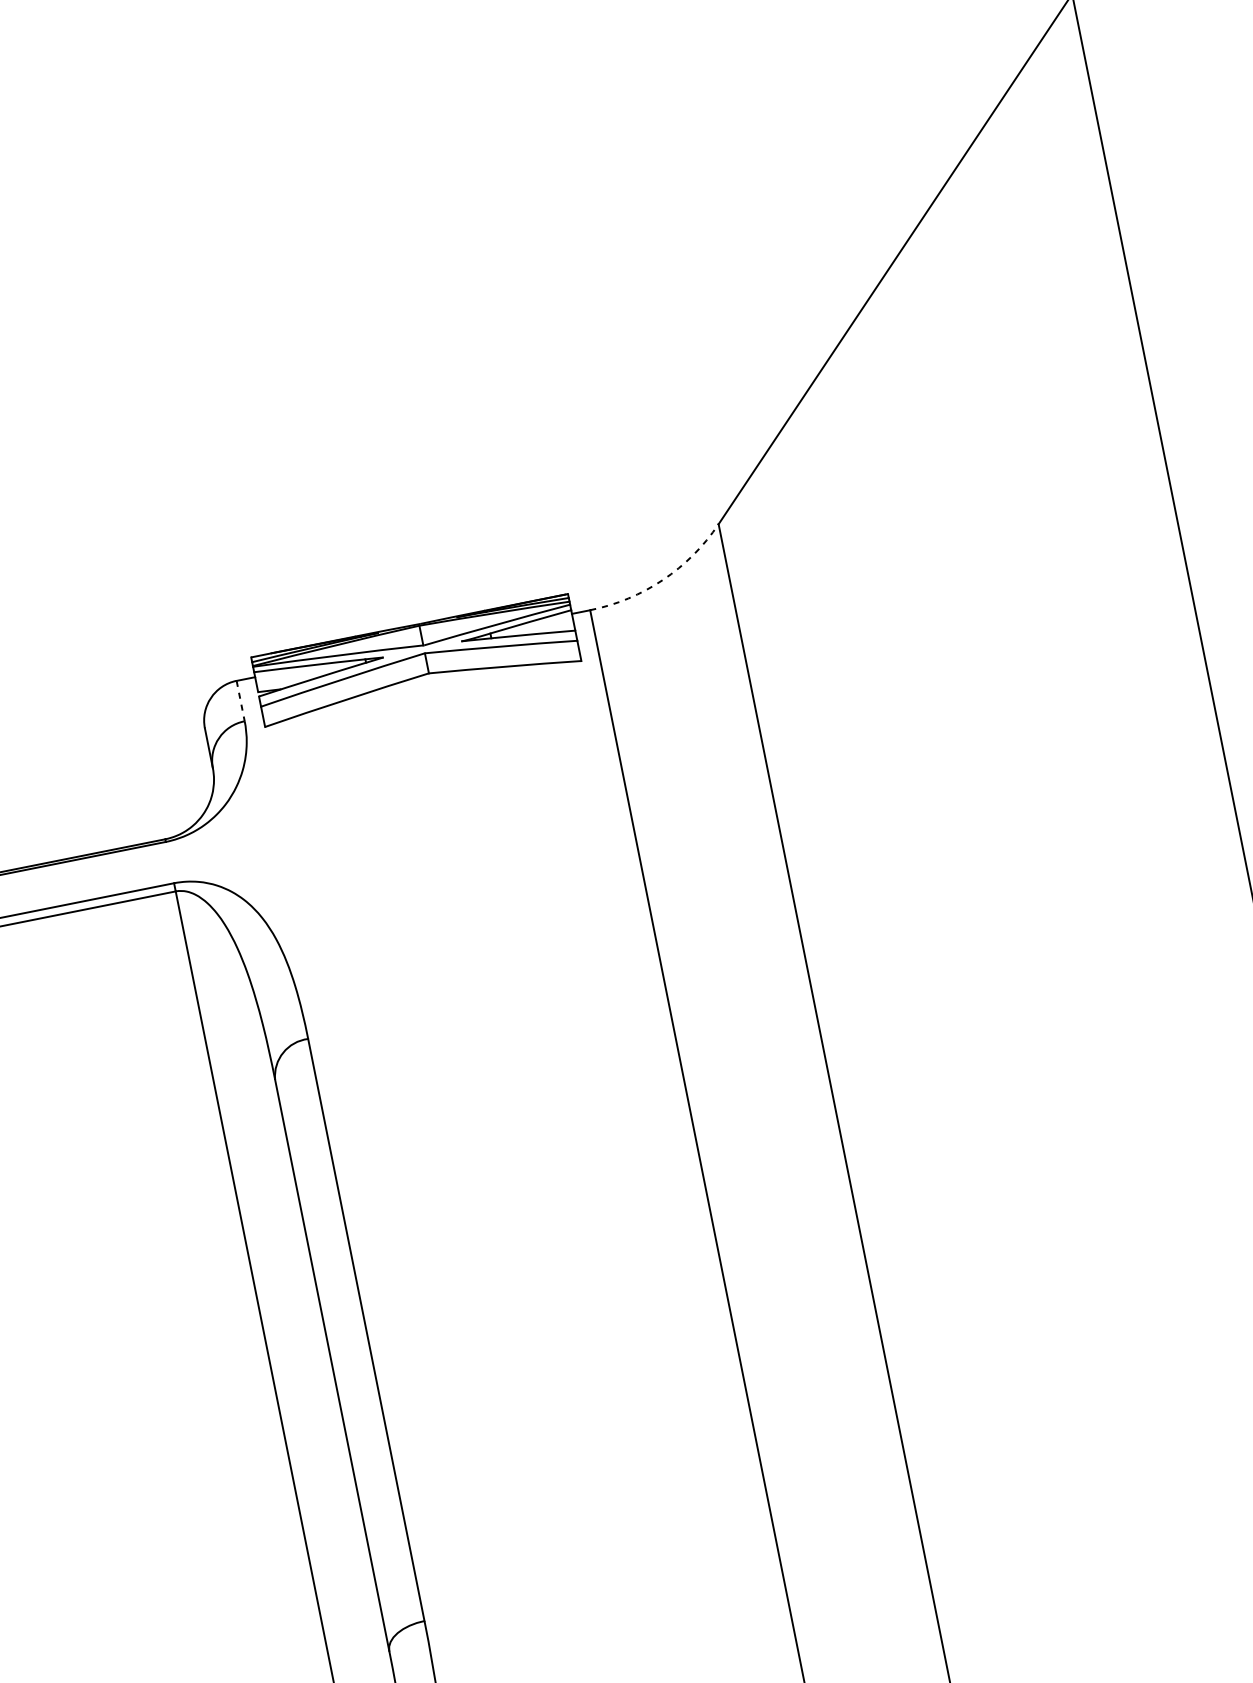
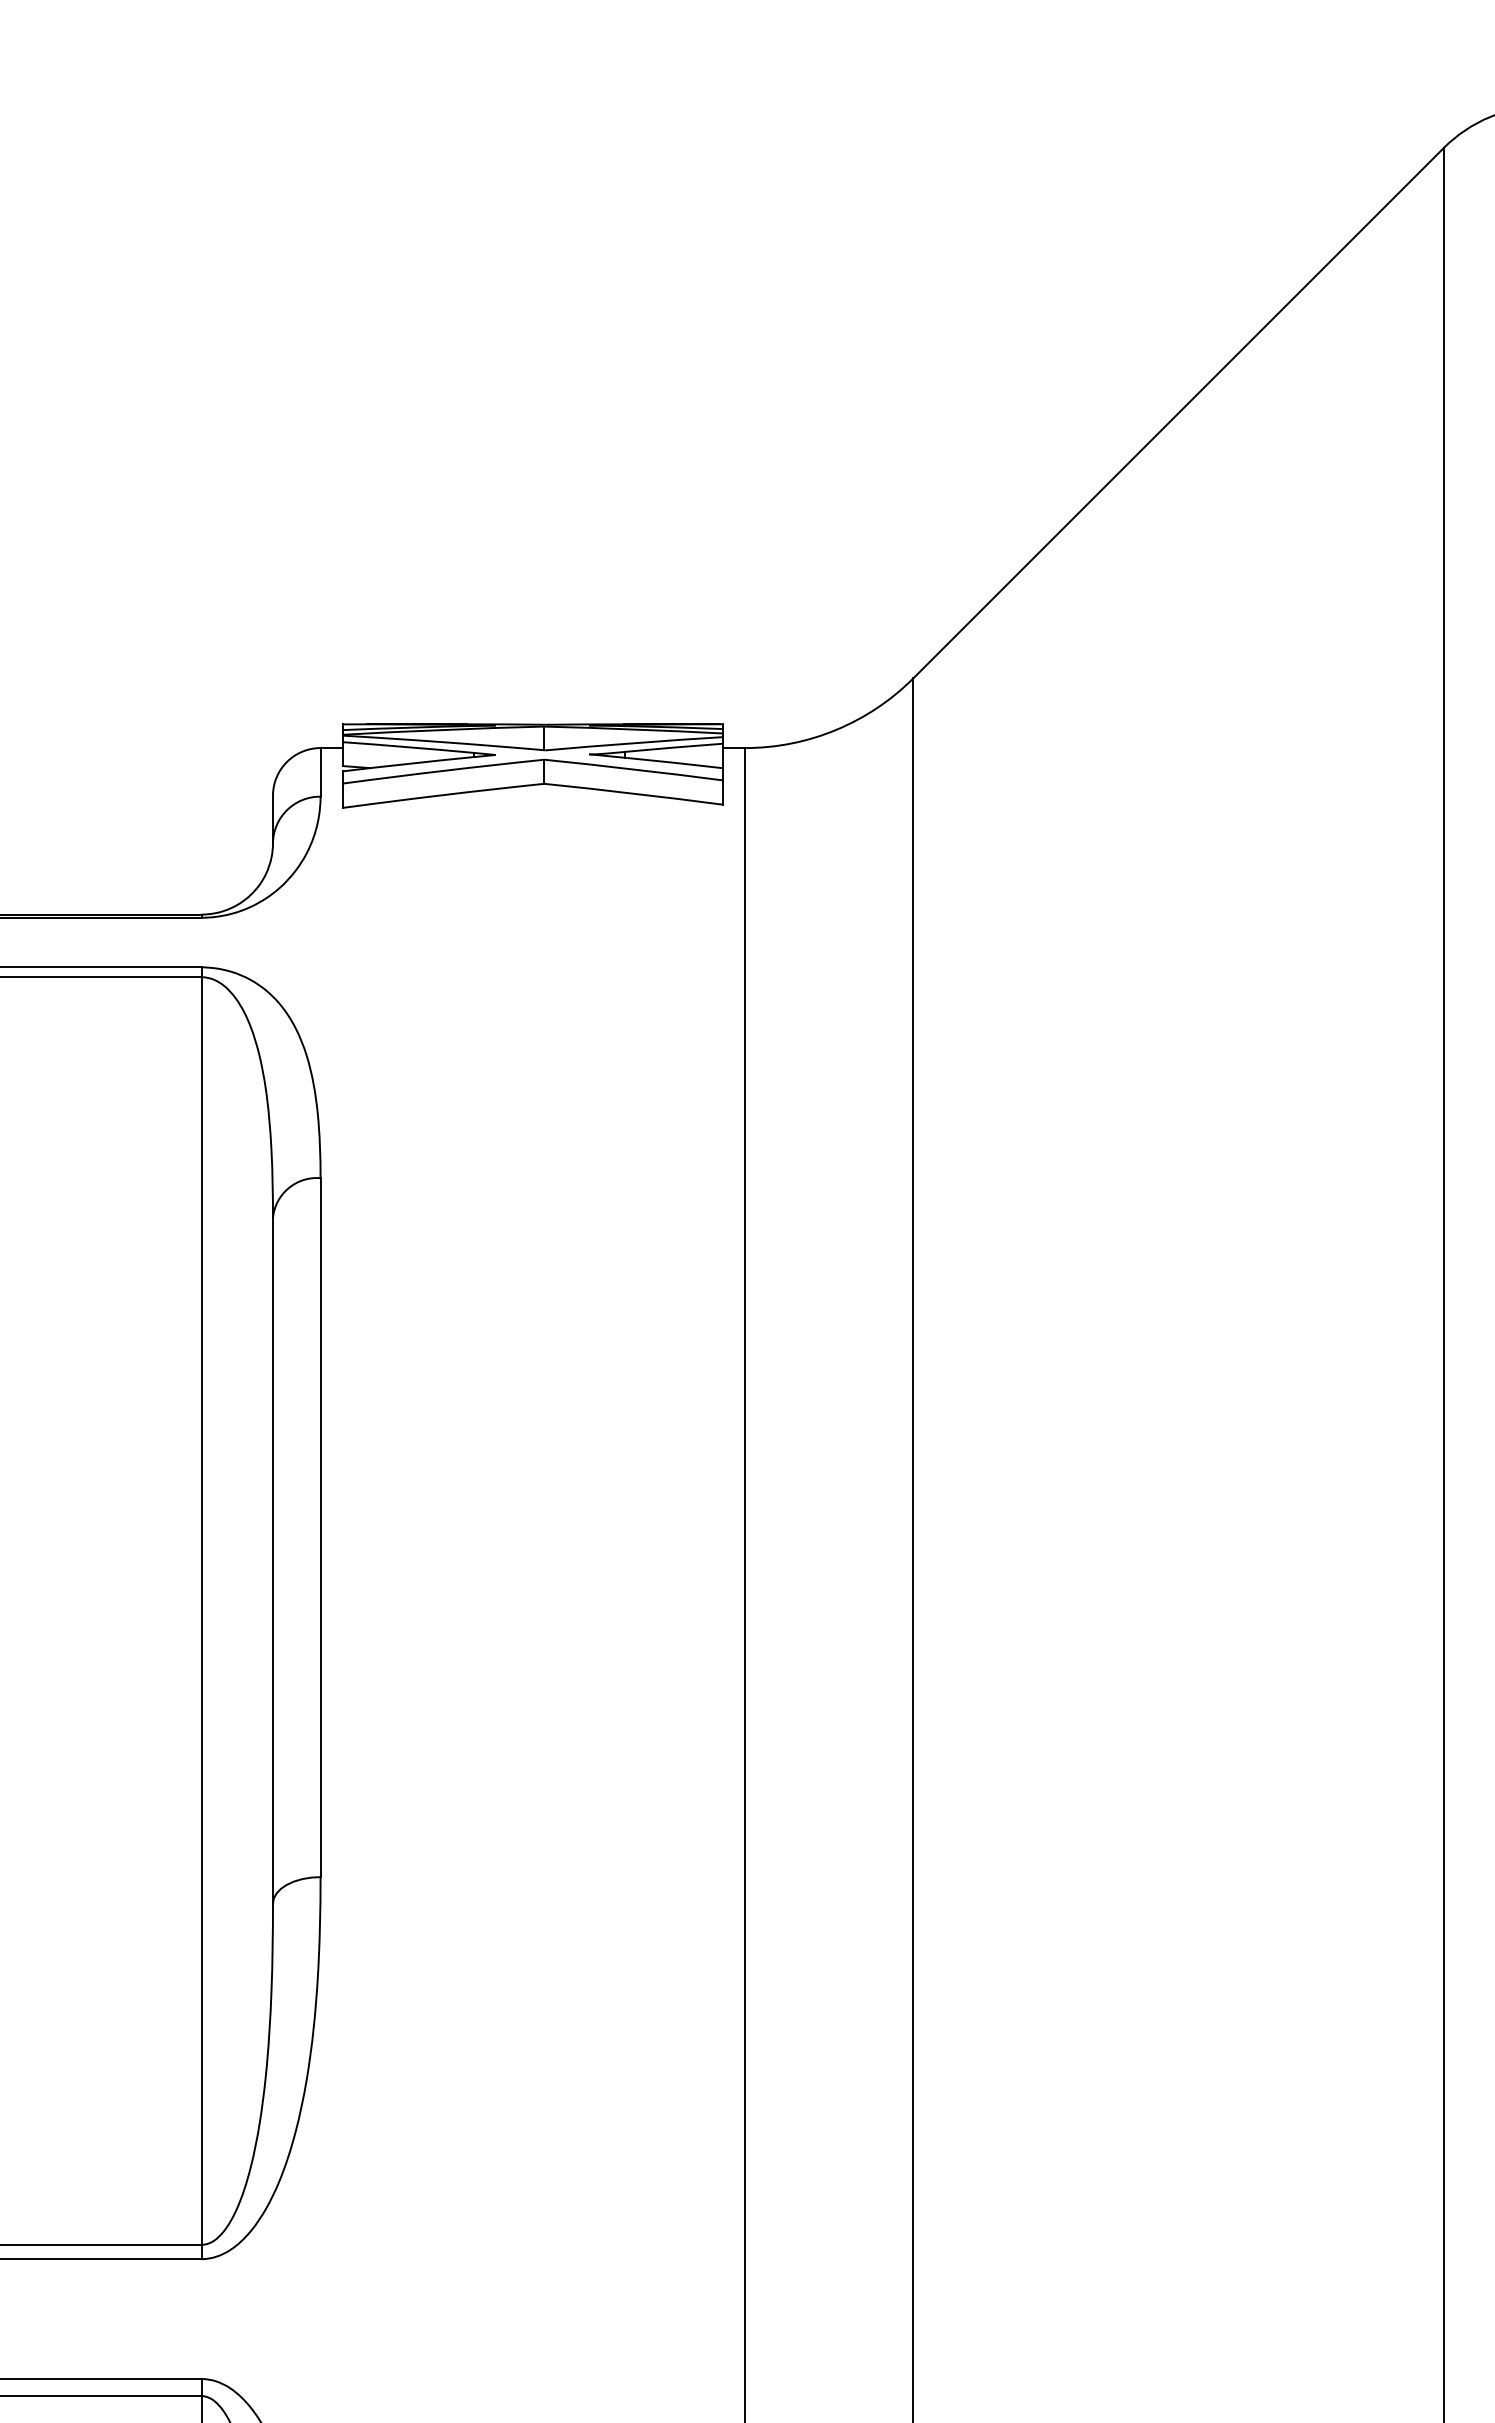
arc: (663, 579) -> (836, 729), dashed -> solid
line: (240, 701) -> (320, 772), dashed -> solid

